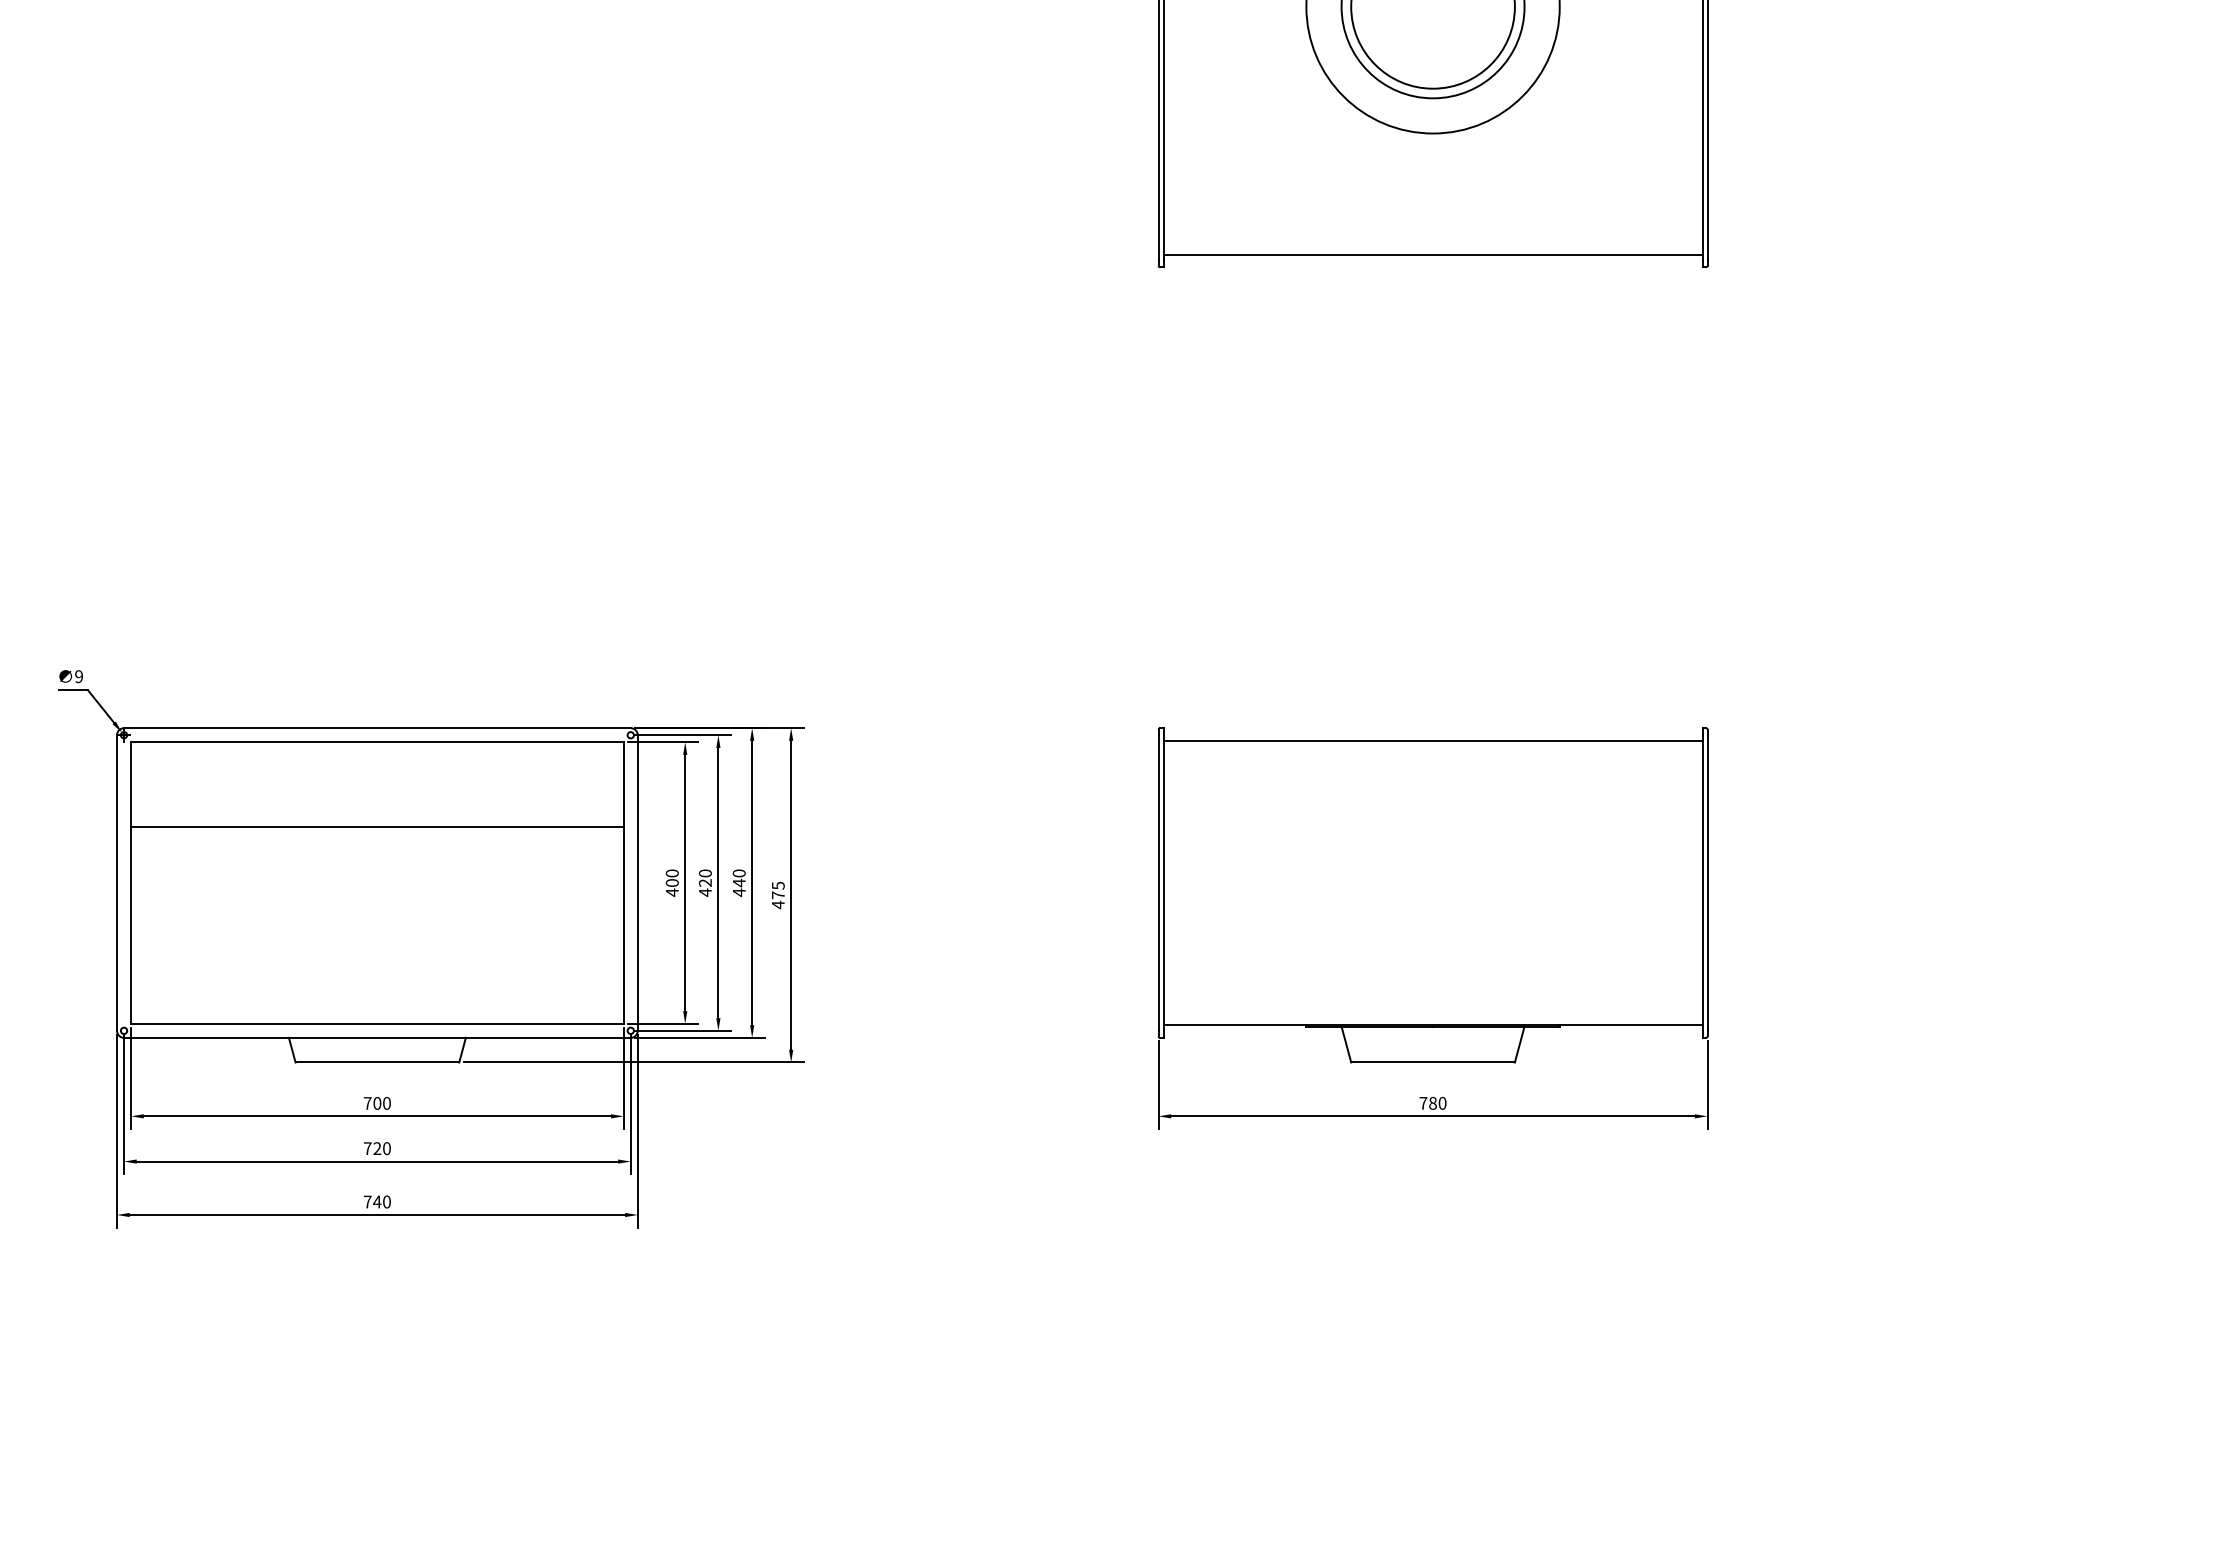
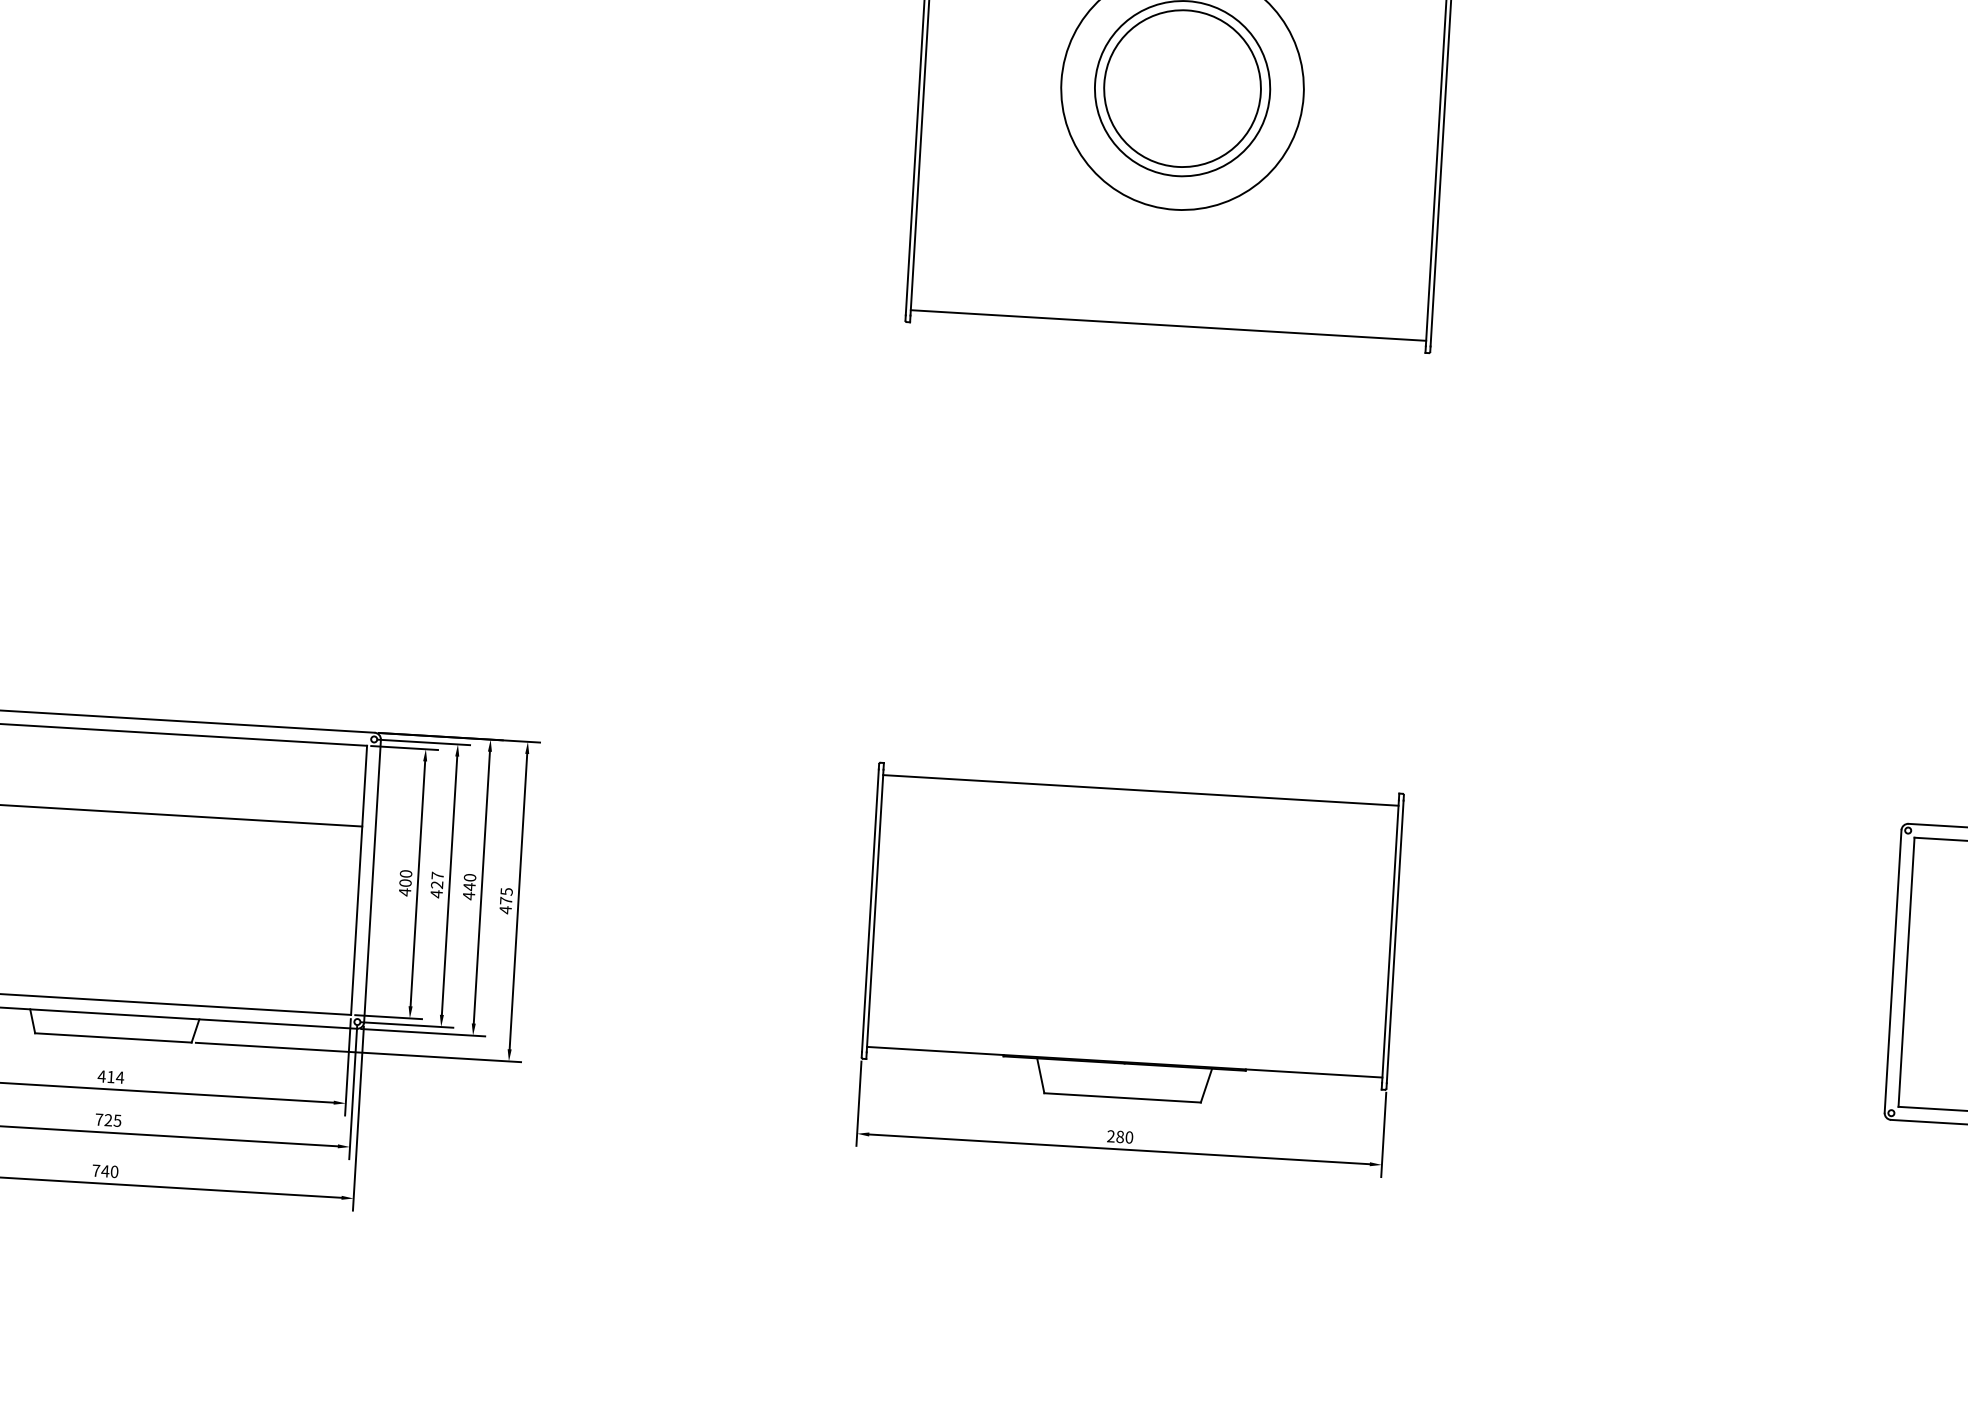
text: (705, 873) -> (437, 875), 420 -> 427
text: (1423, 1102) -> (1111, 1135), 780 -> 280
text: (377, 1103) -> (111, 1077), 700 -> 414
text: (386, 1148) -> (117, 1120), 720 -> 725

